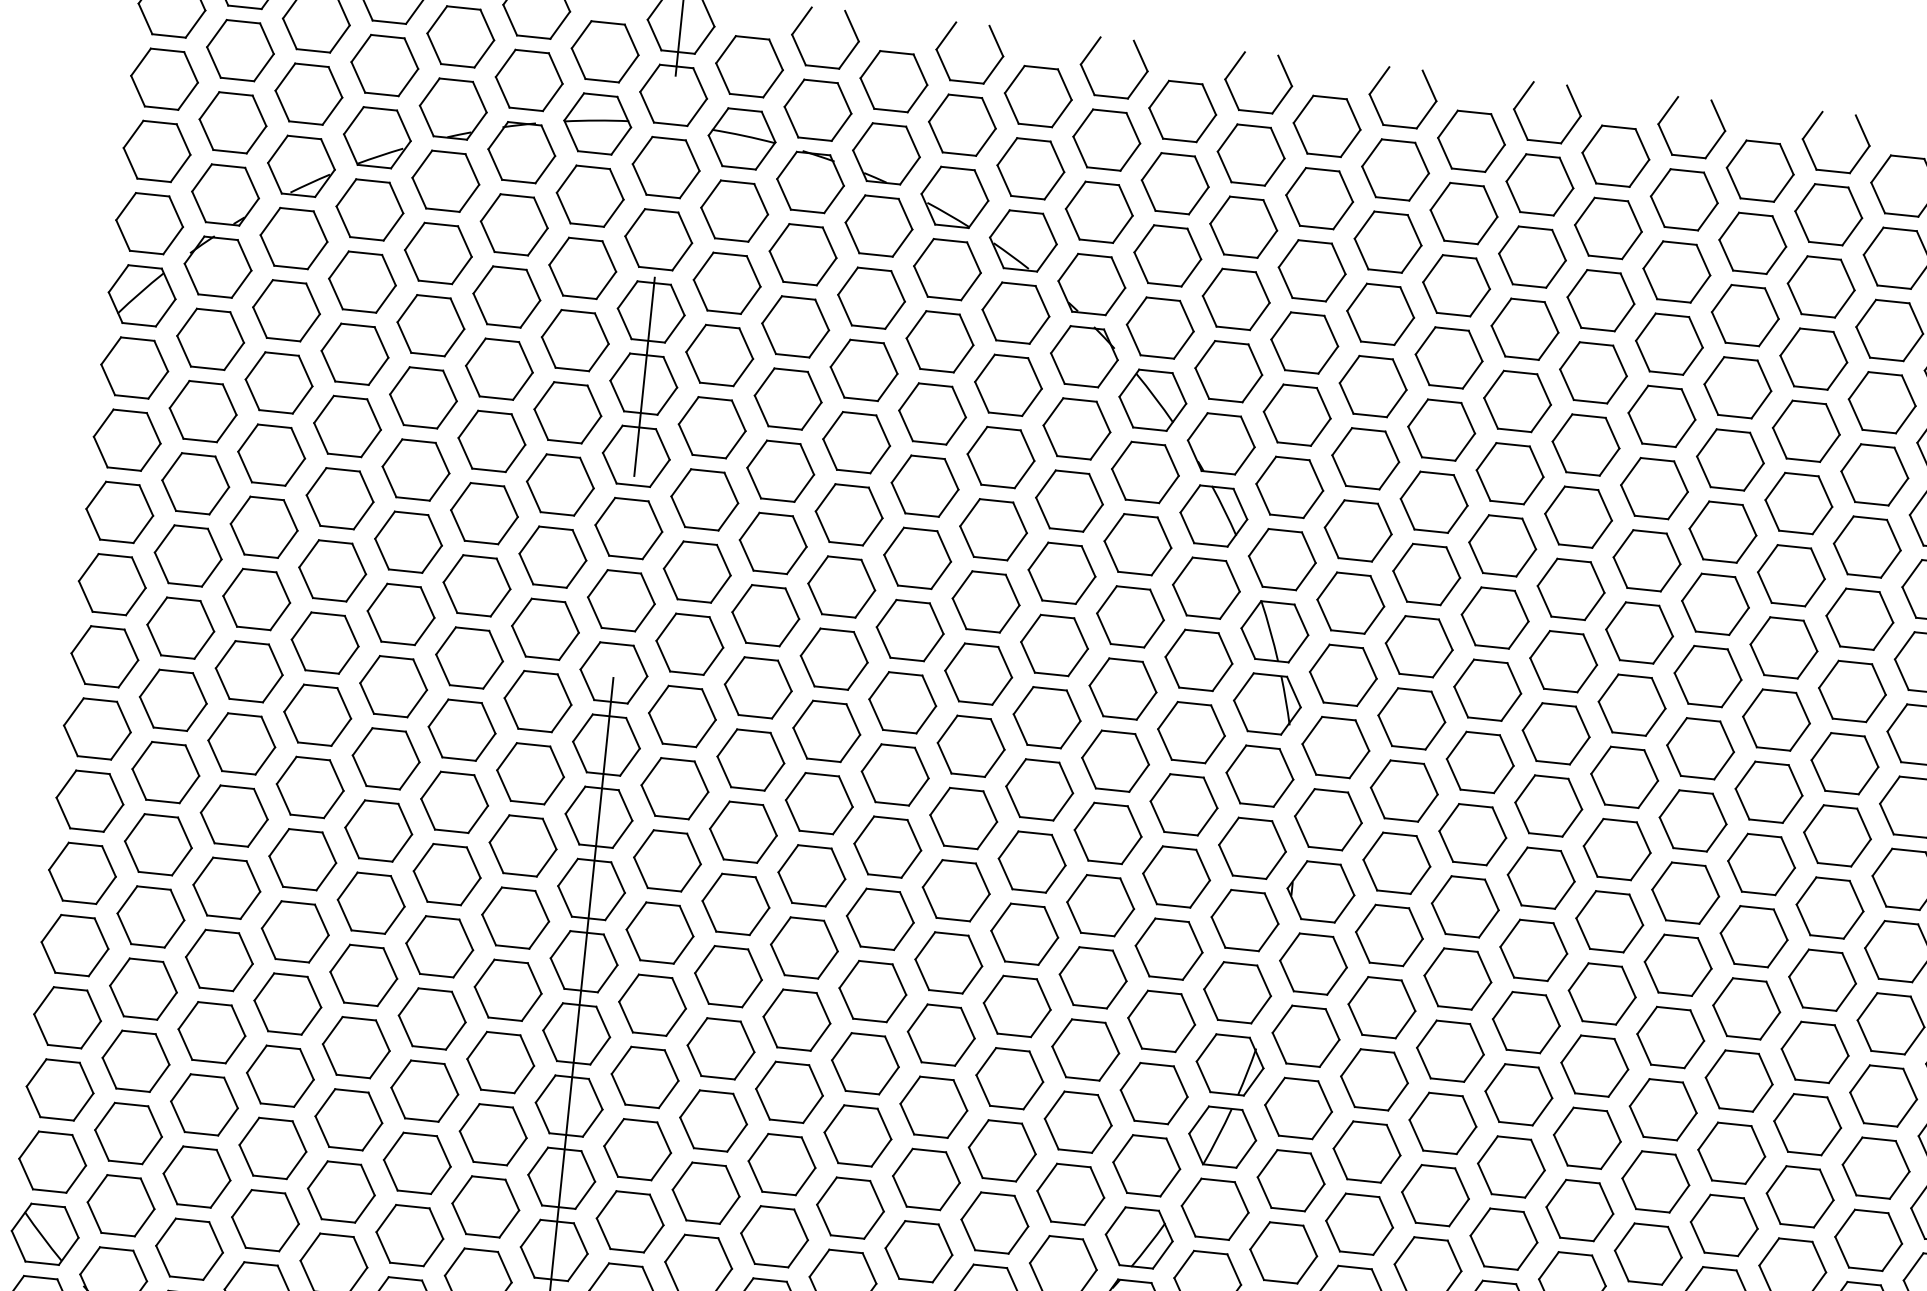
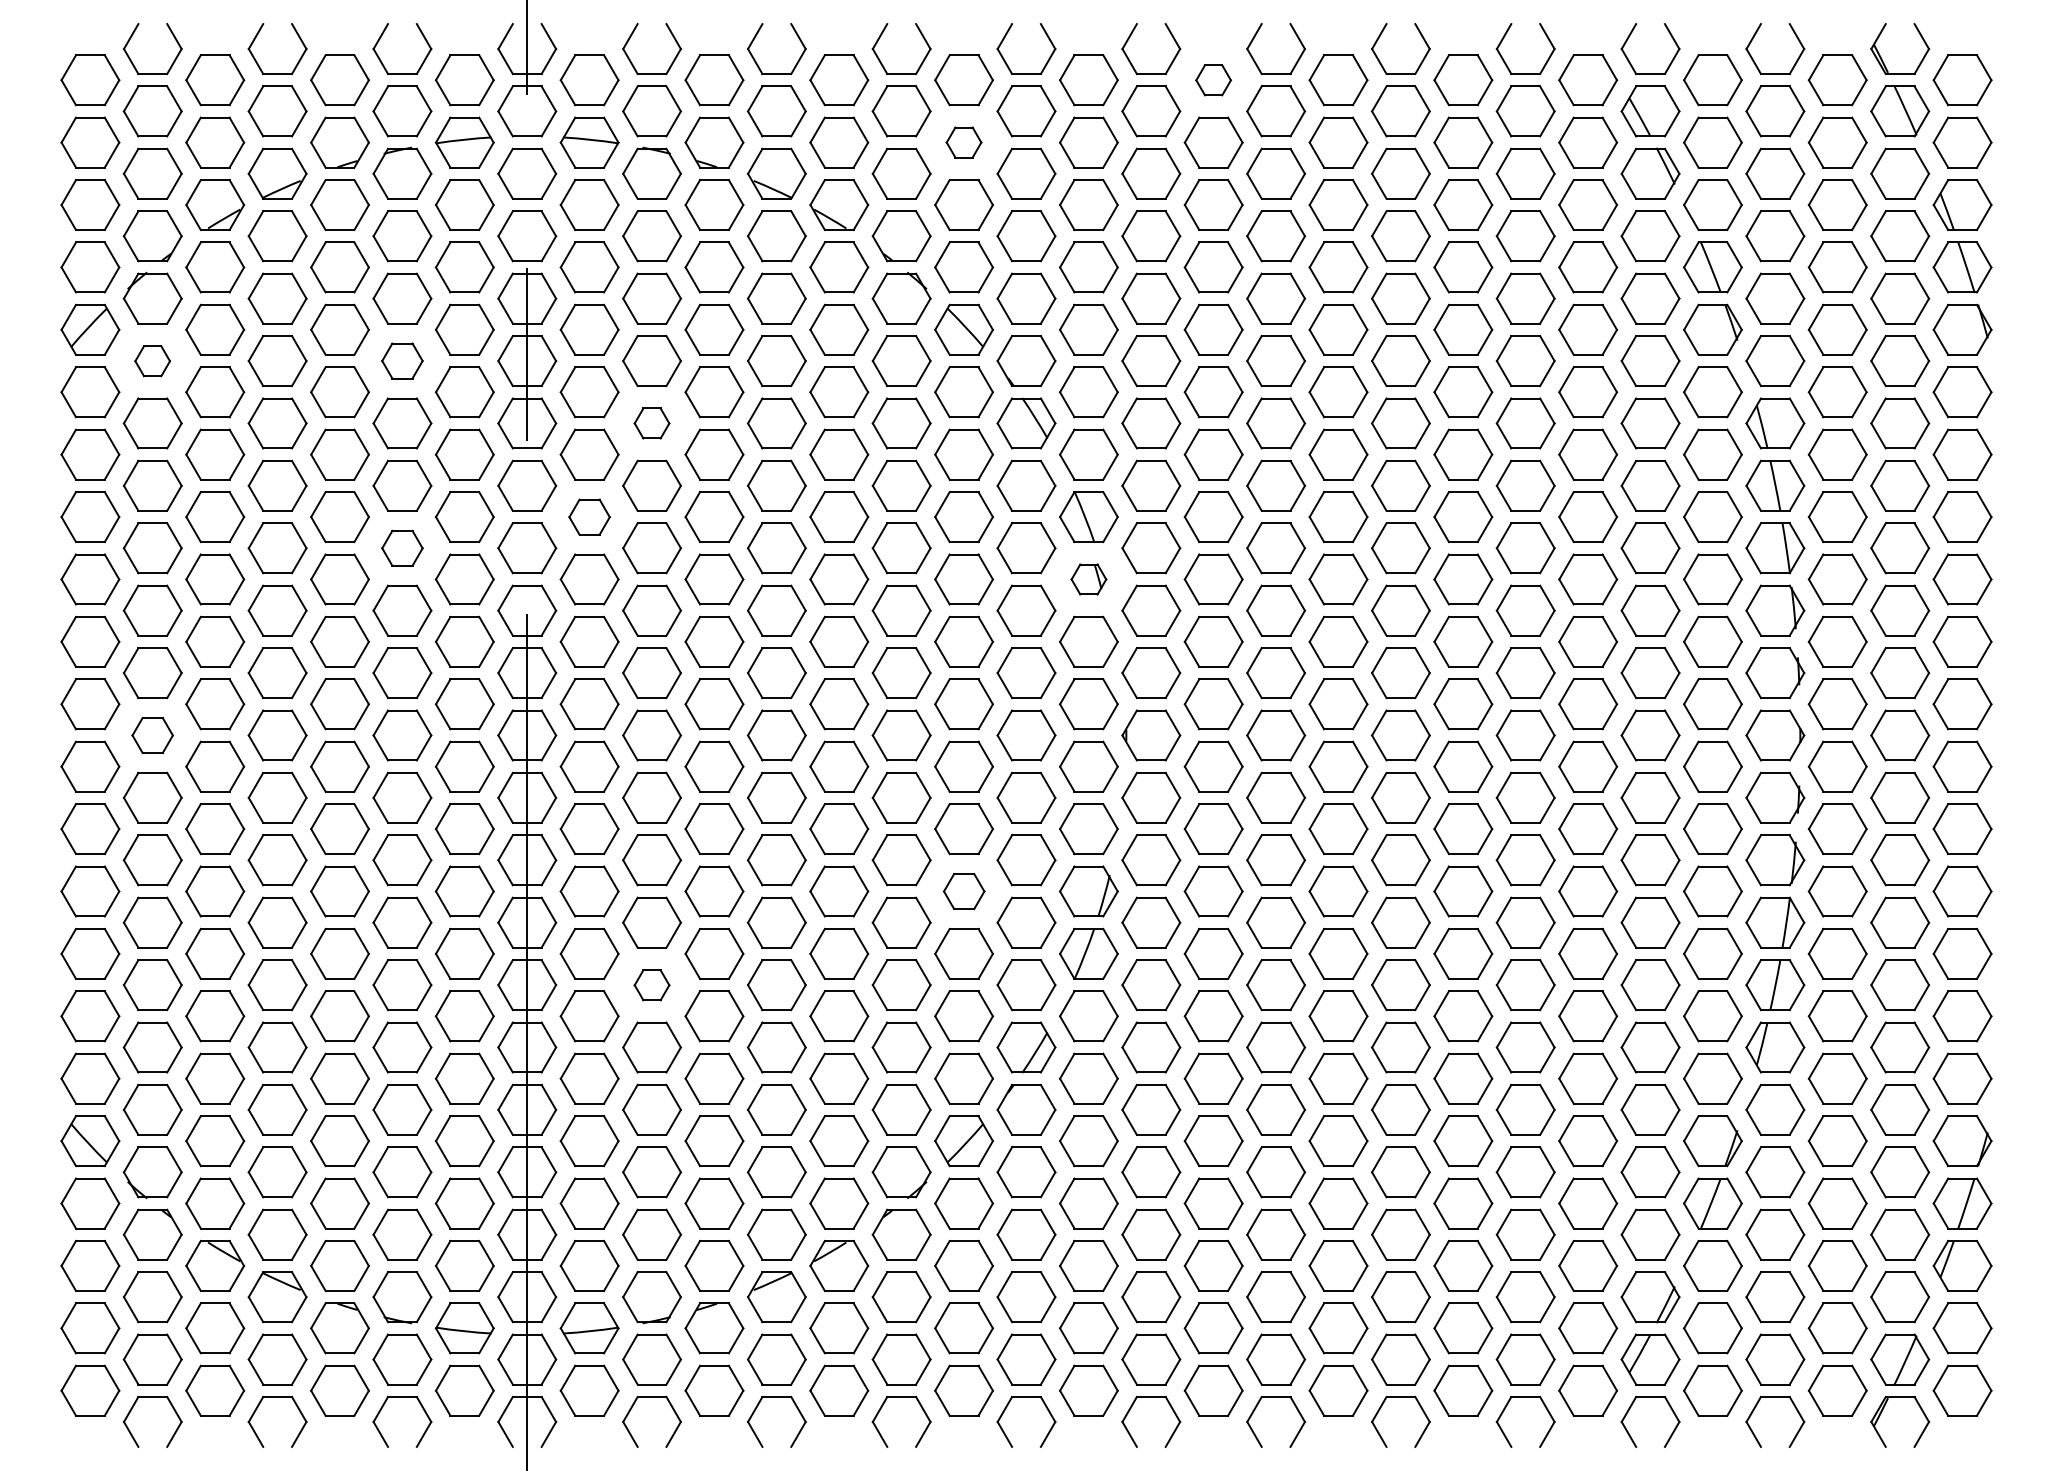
part: (1471, 141) -> (1213, 80), size x0.6
part: (1174, 183) -> (963, 142), size x0.6
part: (210, 339) -> (152, 361), size x0.6
part: (499, 368) -> (402, 360), size x0.7
part: (780, 471) -> (651, 423), size x0.6
part: (697, 572) -> (589, 517), size x0.7
part: (477, 586) -> (402, 548), size x0.7
part: (1266, 703) -> (1088, 579), size x0.6
part: (165, 772) -> (152, 735), size x0.7
part: (1086, 1050) -> (964, 891), size x0.7
part: (712, 1121) -> (651, 985), size x0.6

